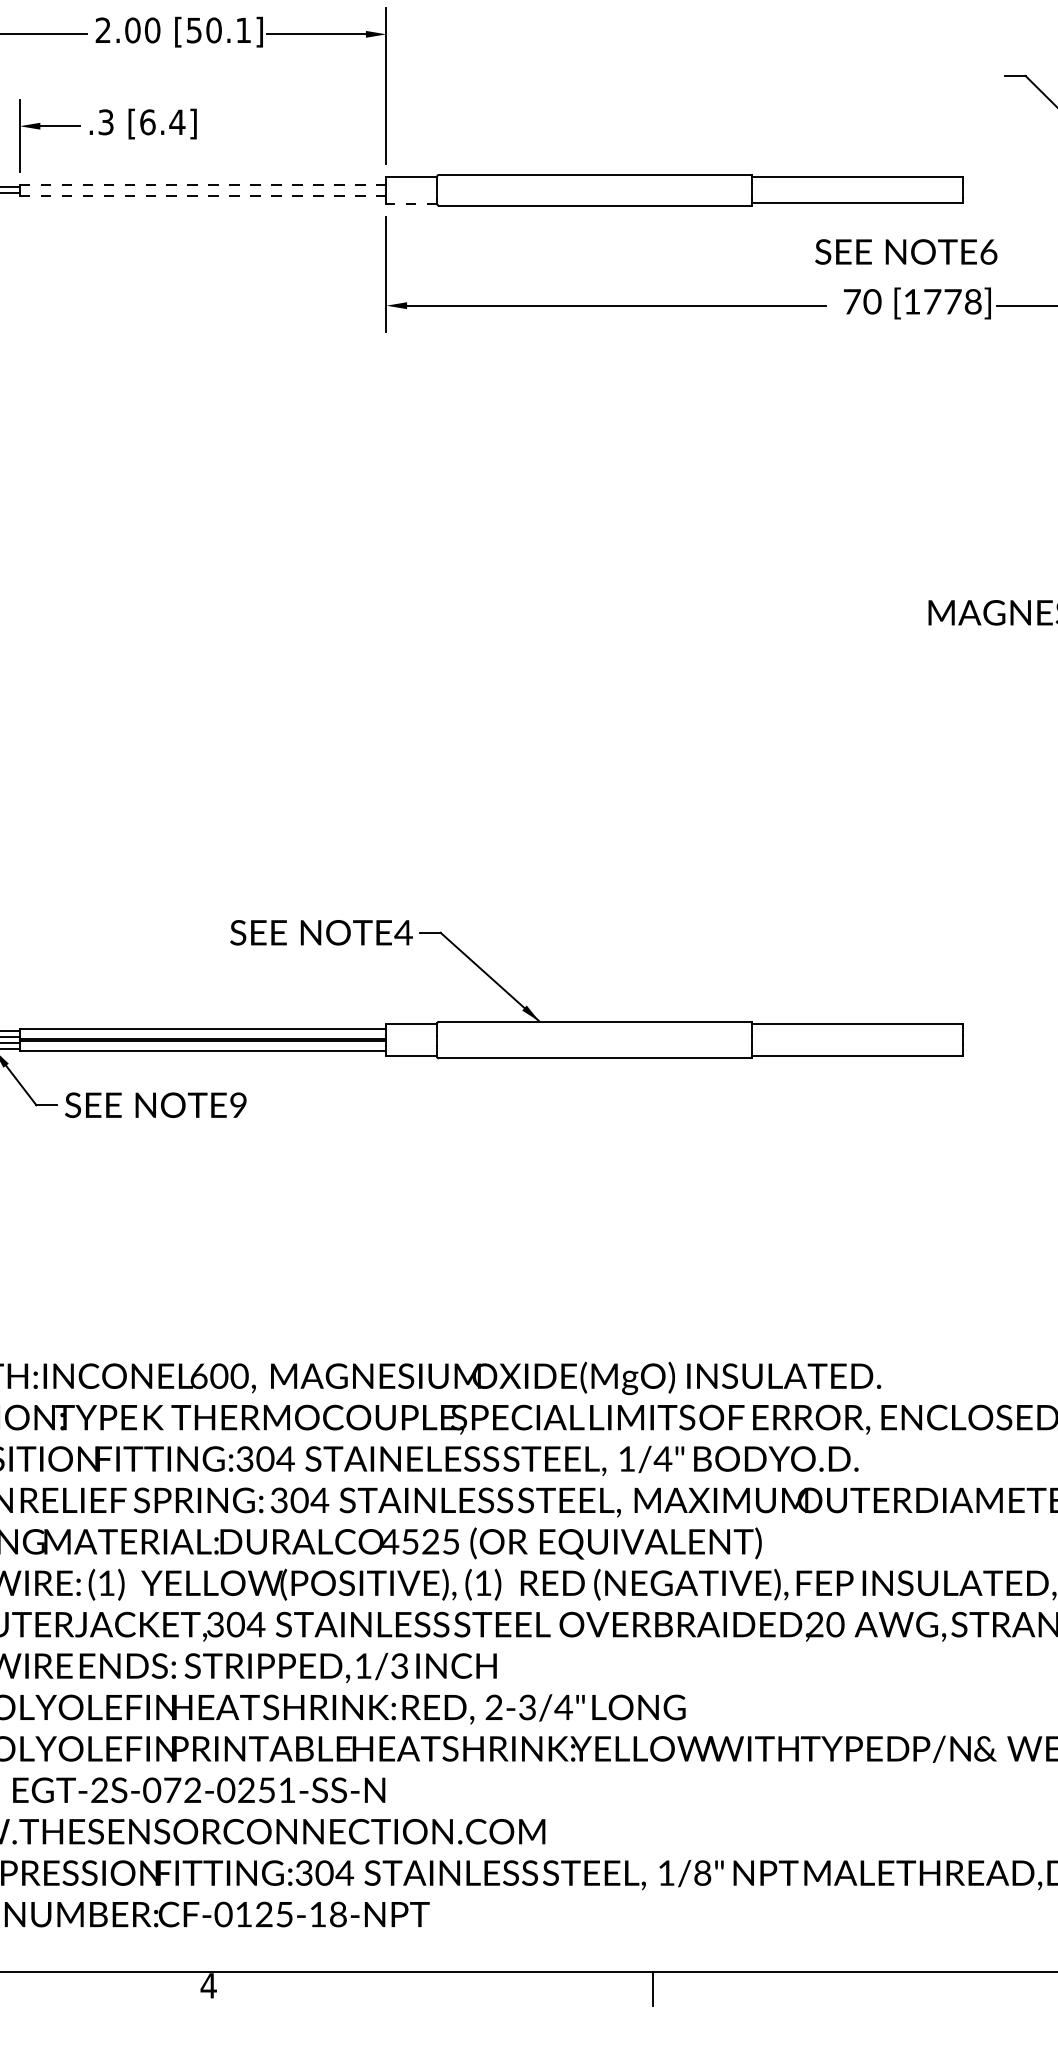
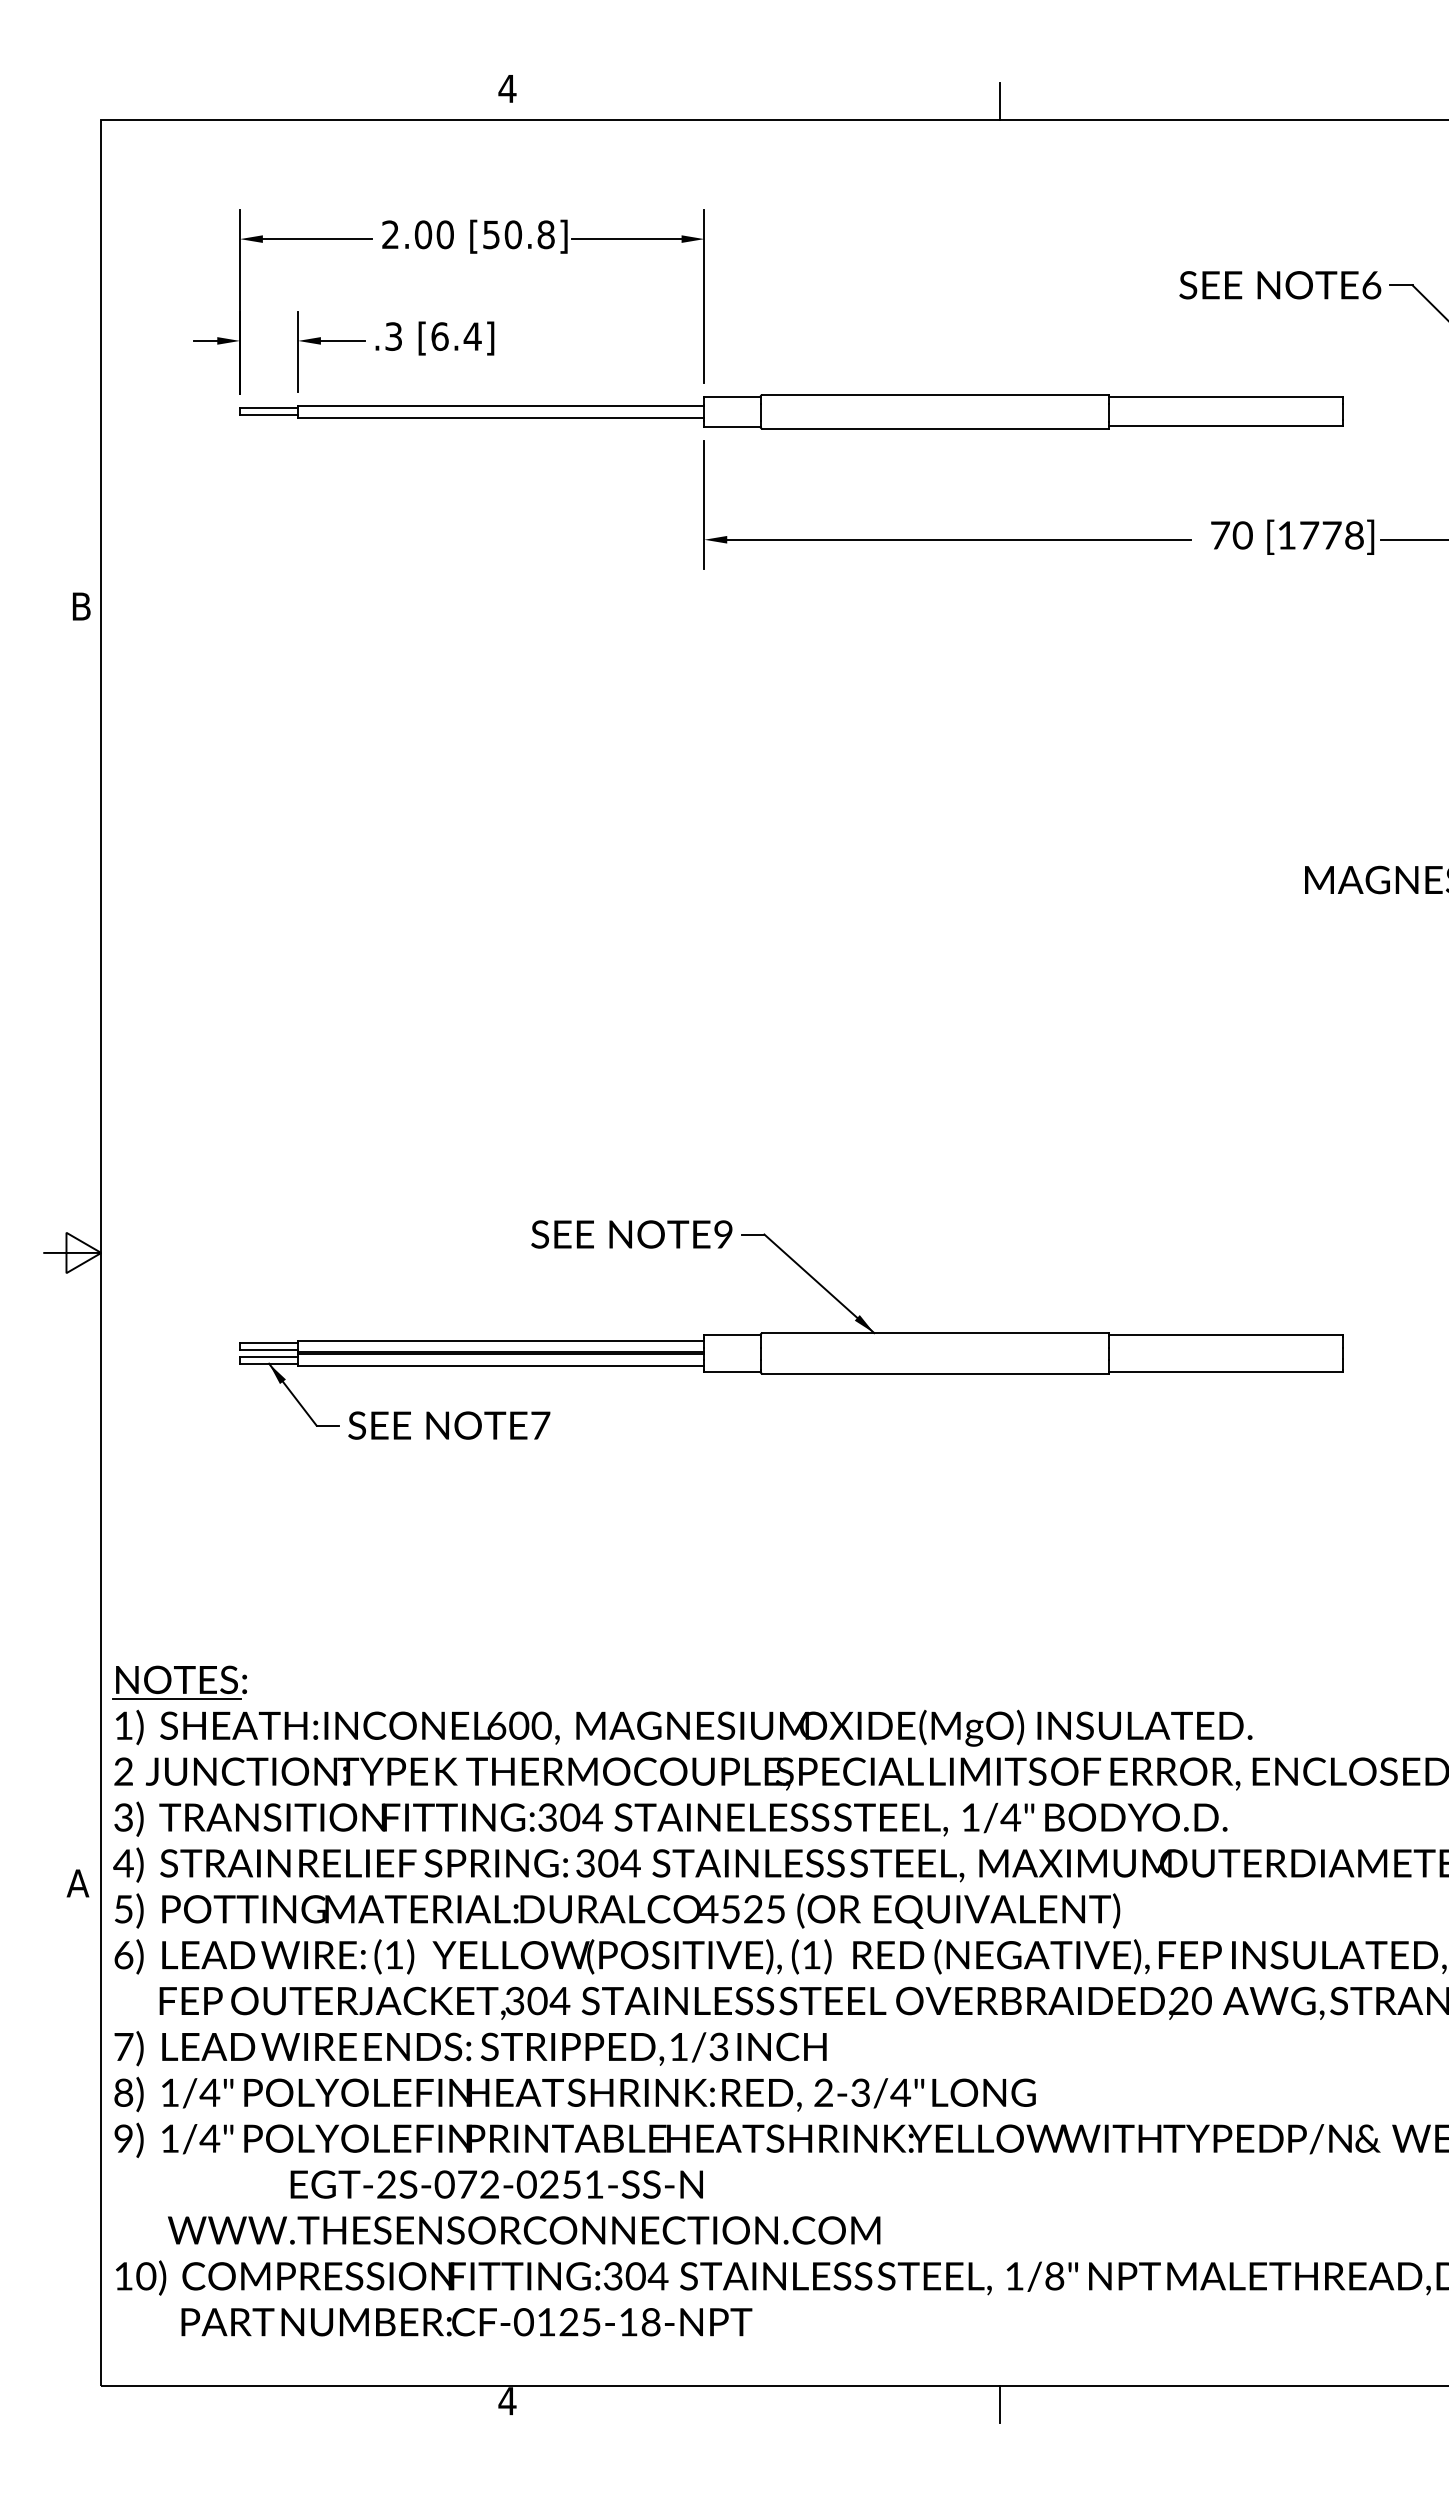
text: (243, 30) -> (545, 234), [50.1] -> [50.8]
line: (202, 185) -> (500, 406), dashed -> solid
line: (202, 195) -> (500, 417), dashed -> solid
line: (411, 203) -> (732, 426), dashed -> solid
text: (906, 252) -> (1280, 285), moved
text: (403, 932) -> (723, 1234), 4 -> 9
text: (238, 1105) -> (540, 1425), 9 -> 7

